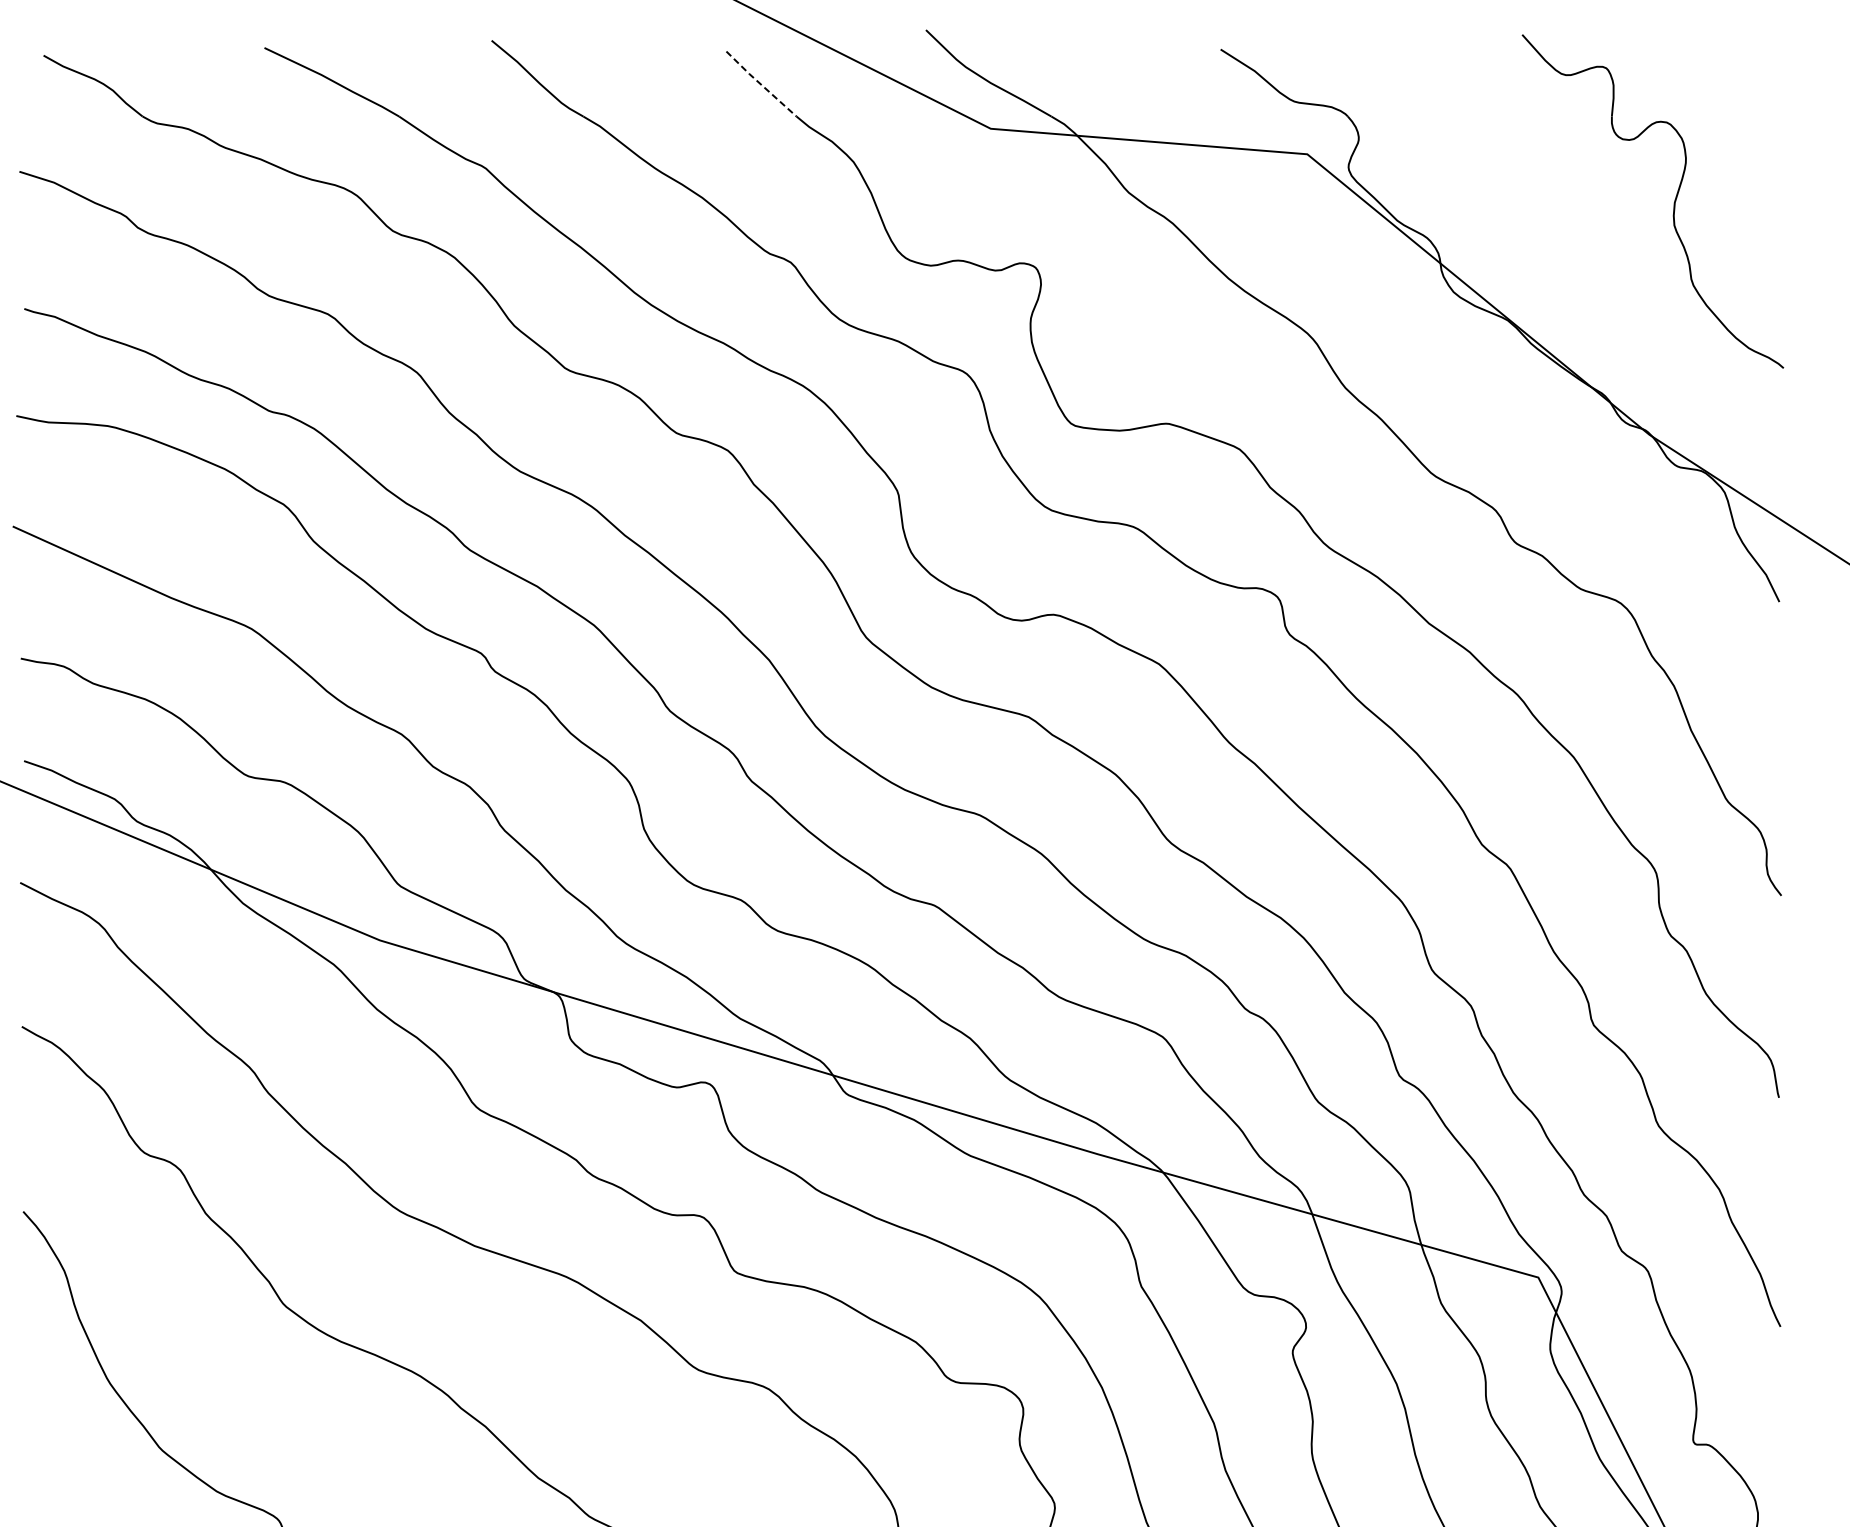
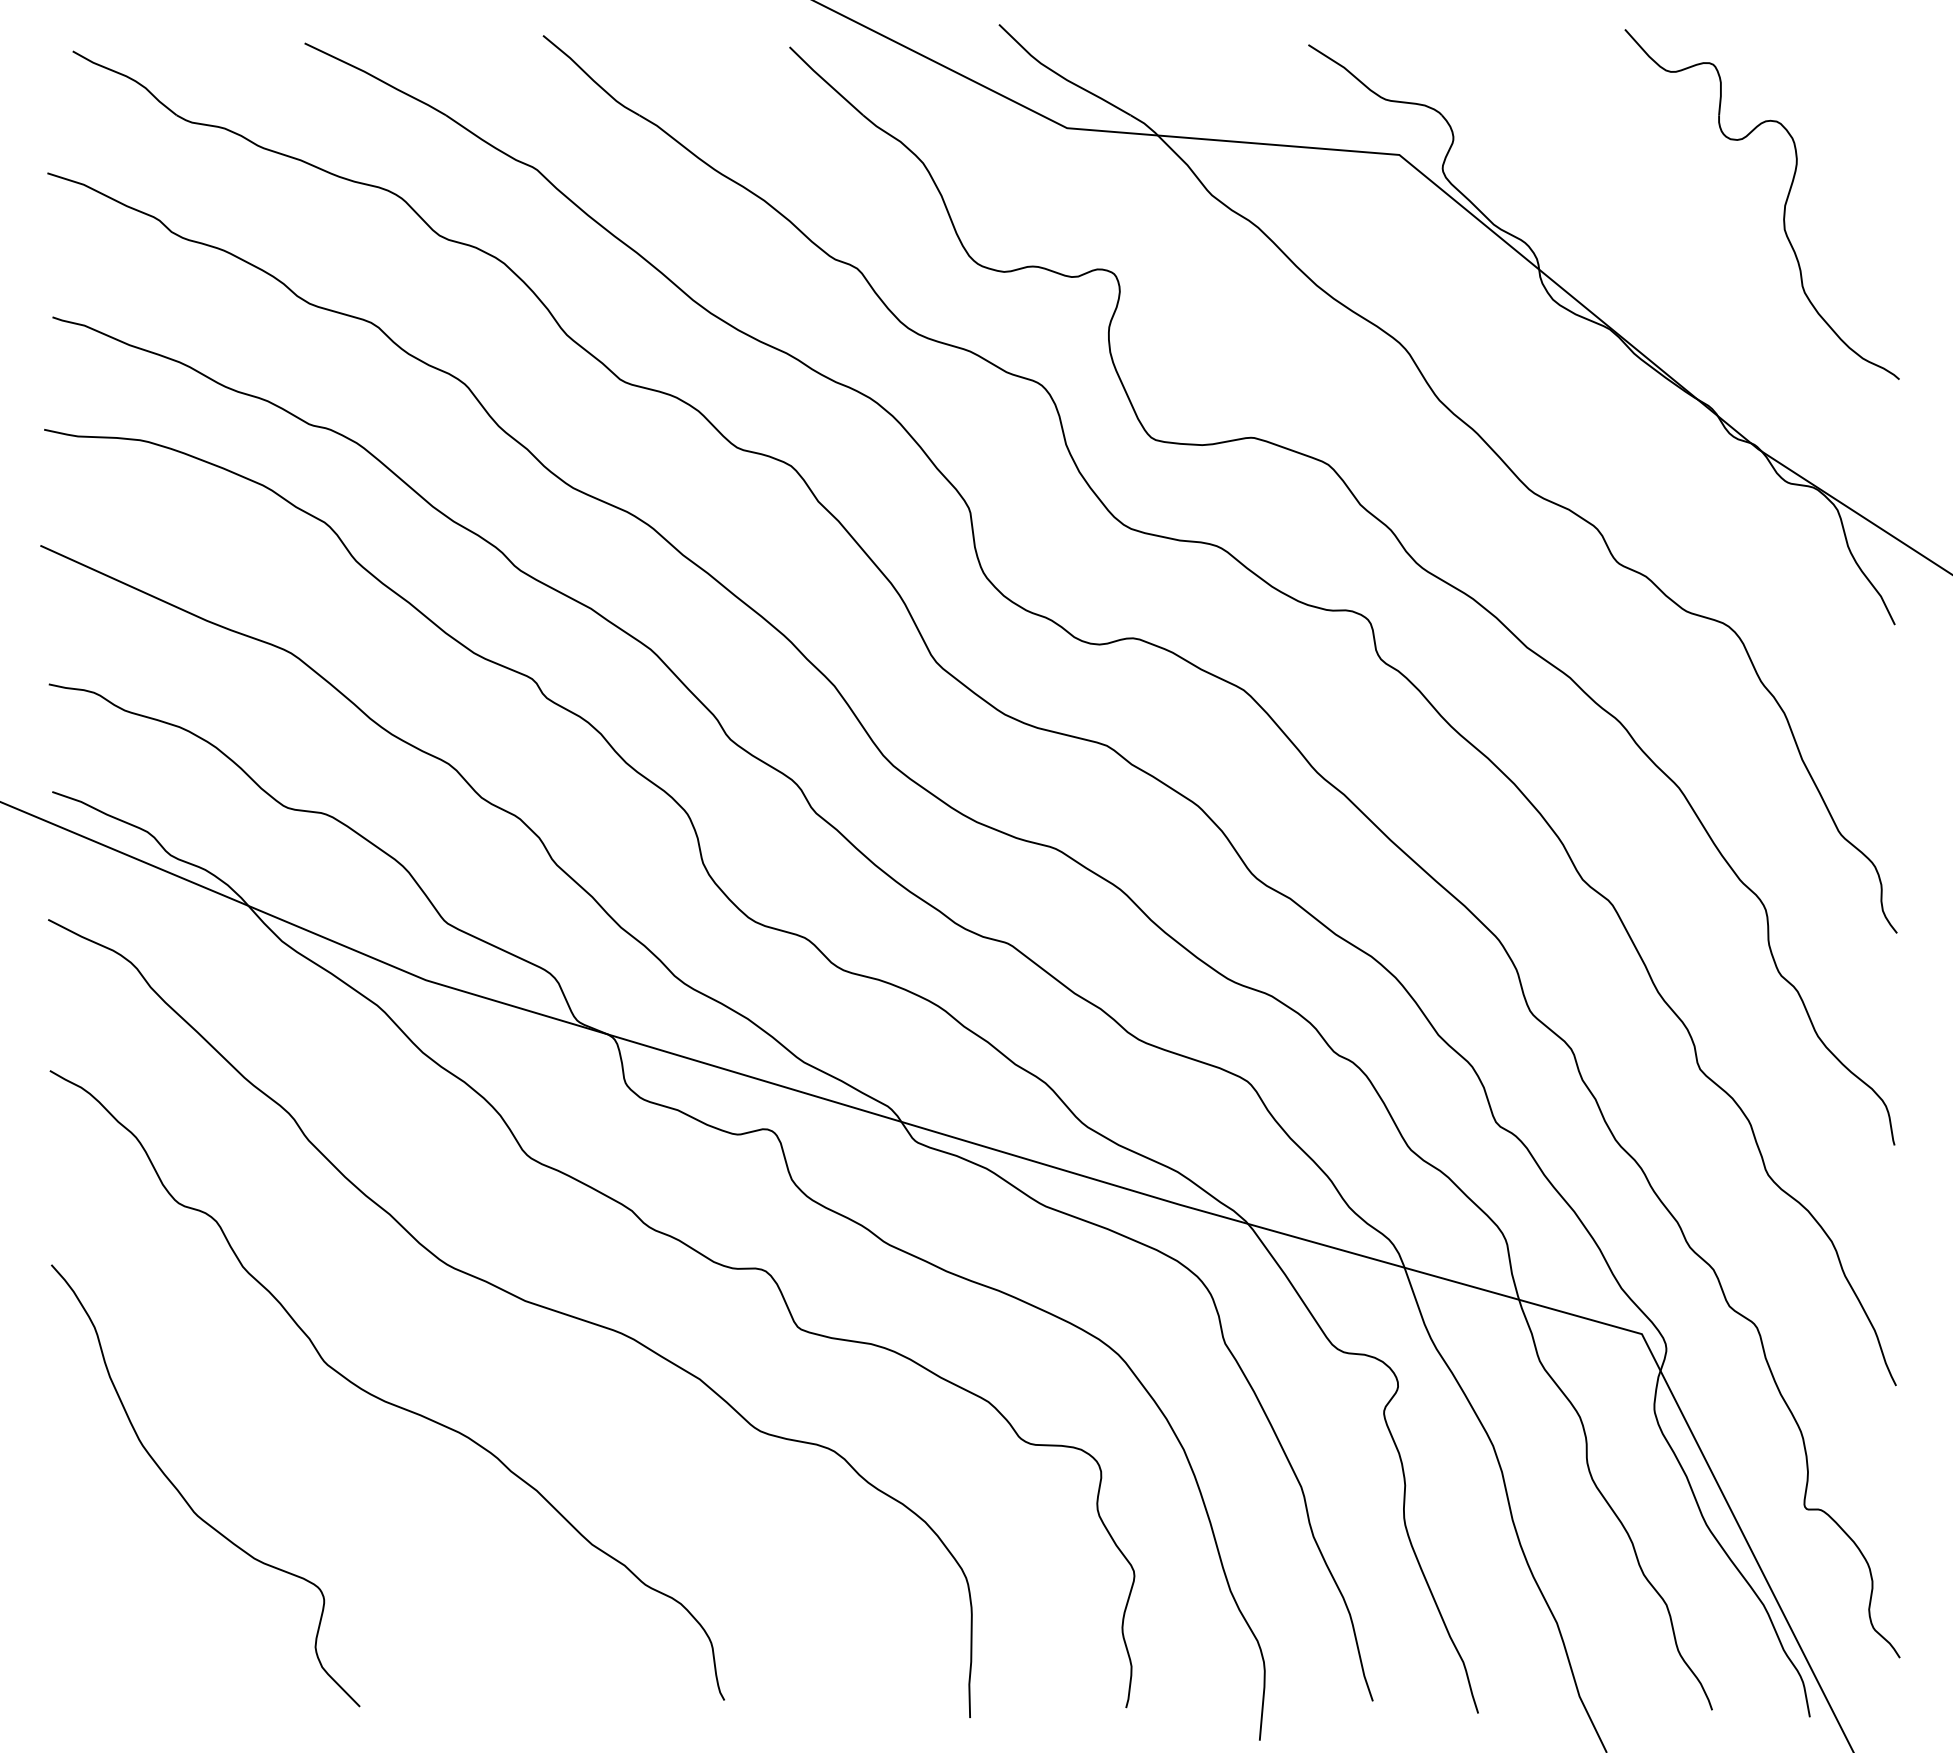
line: (760, 84) -> (825, 81), dashed -> solid

